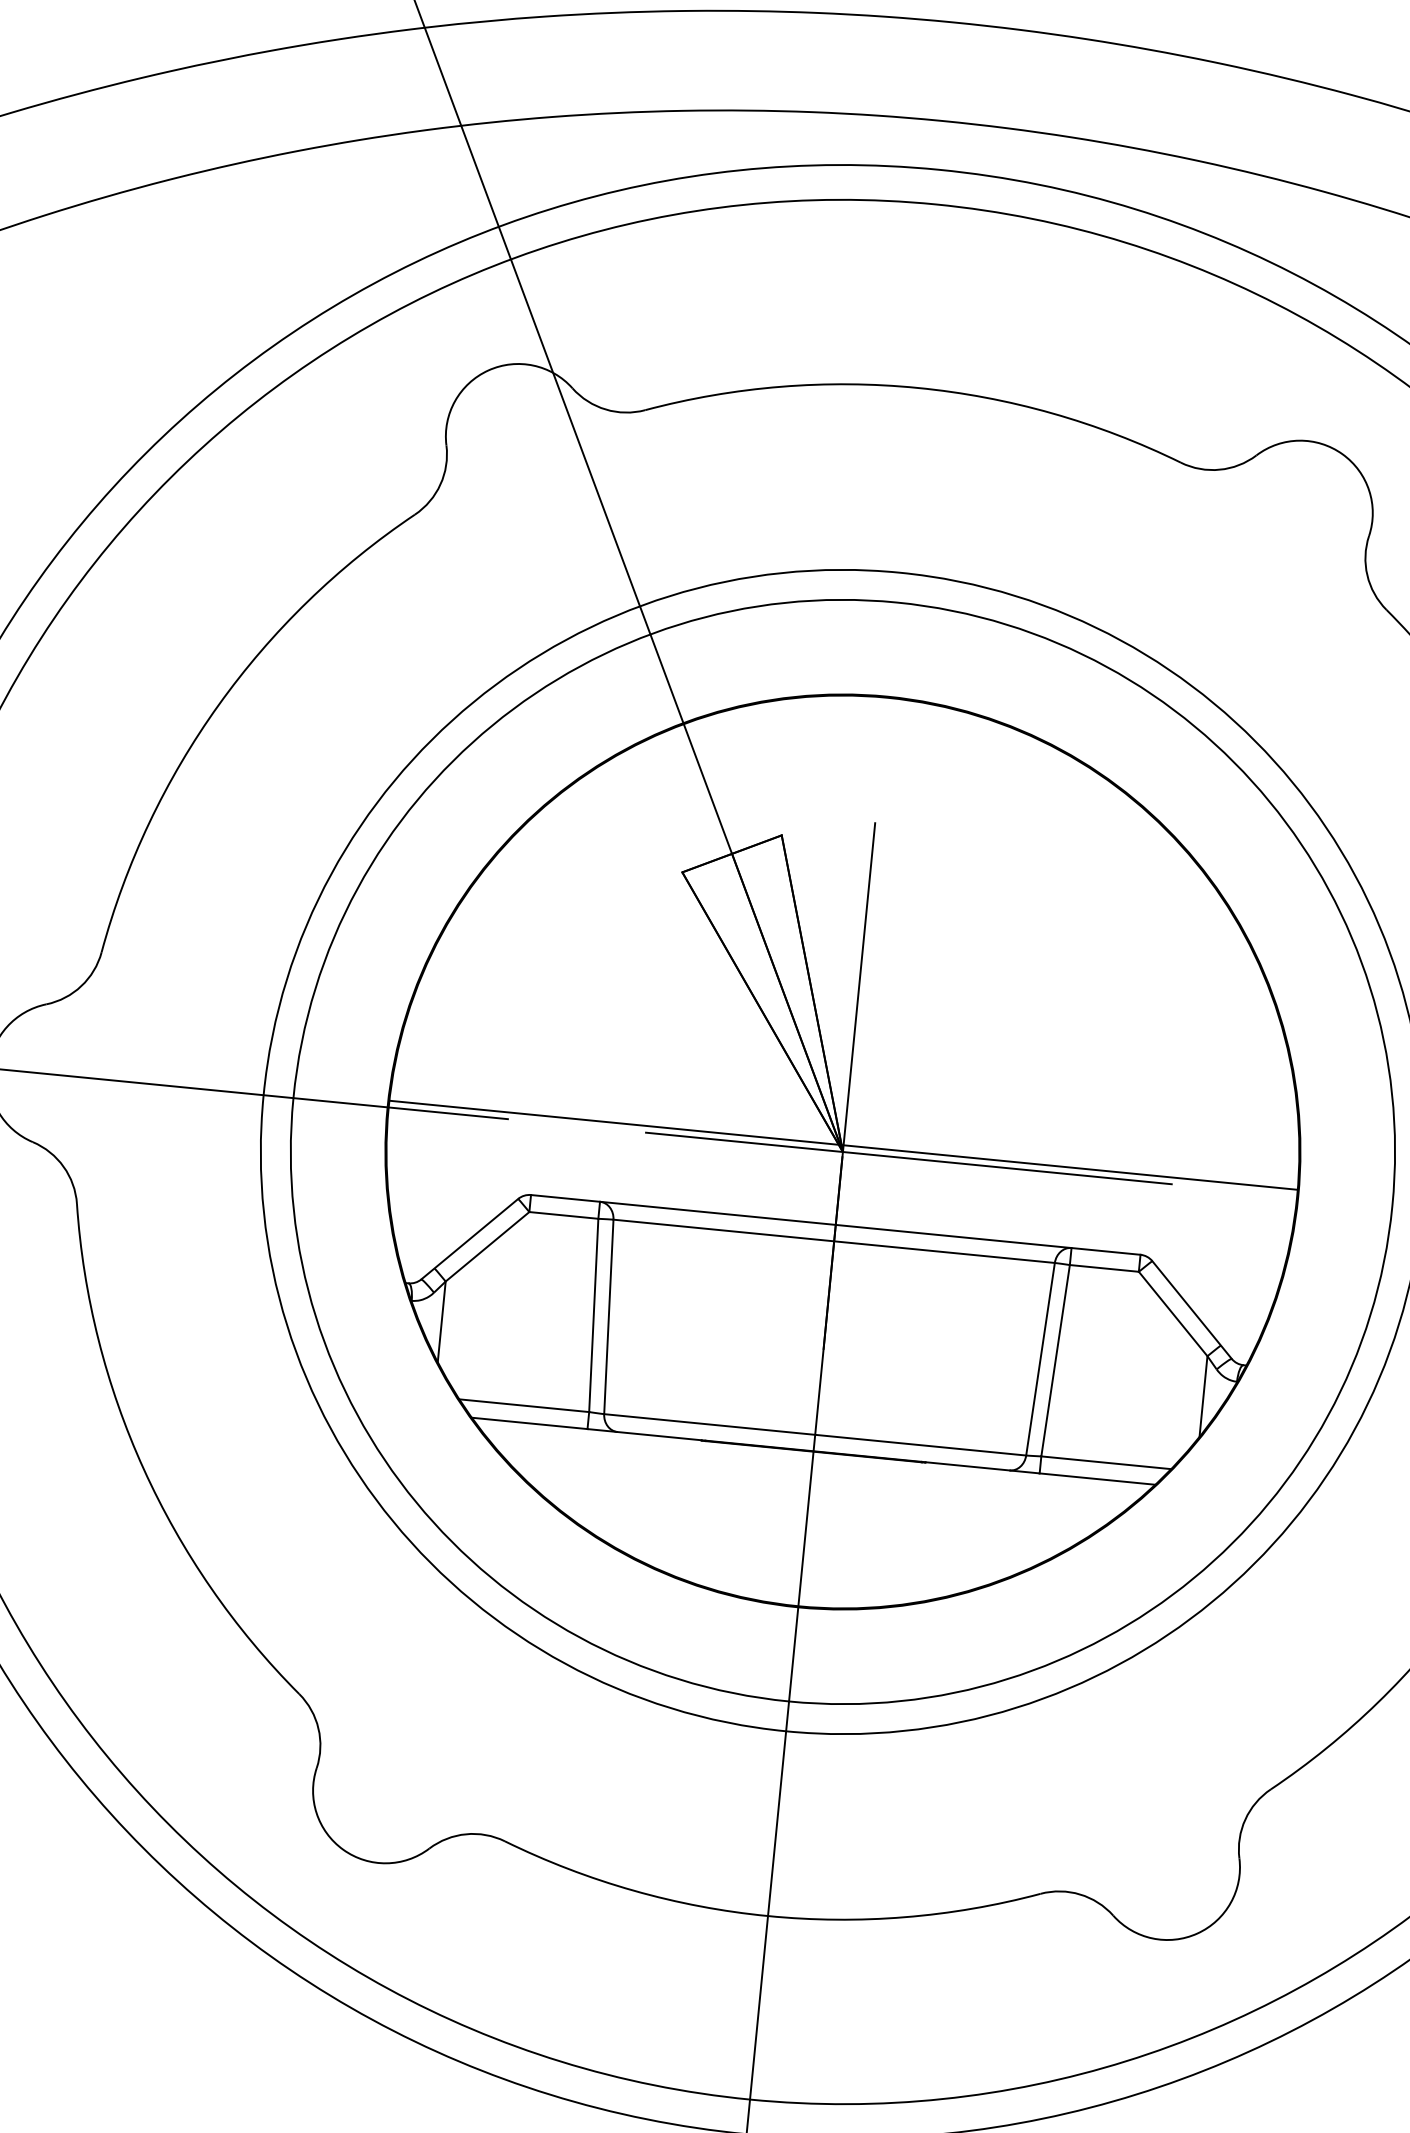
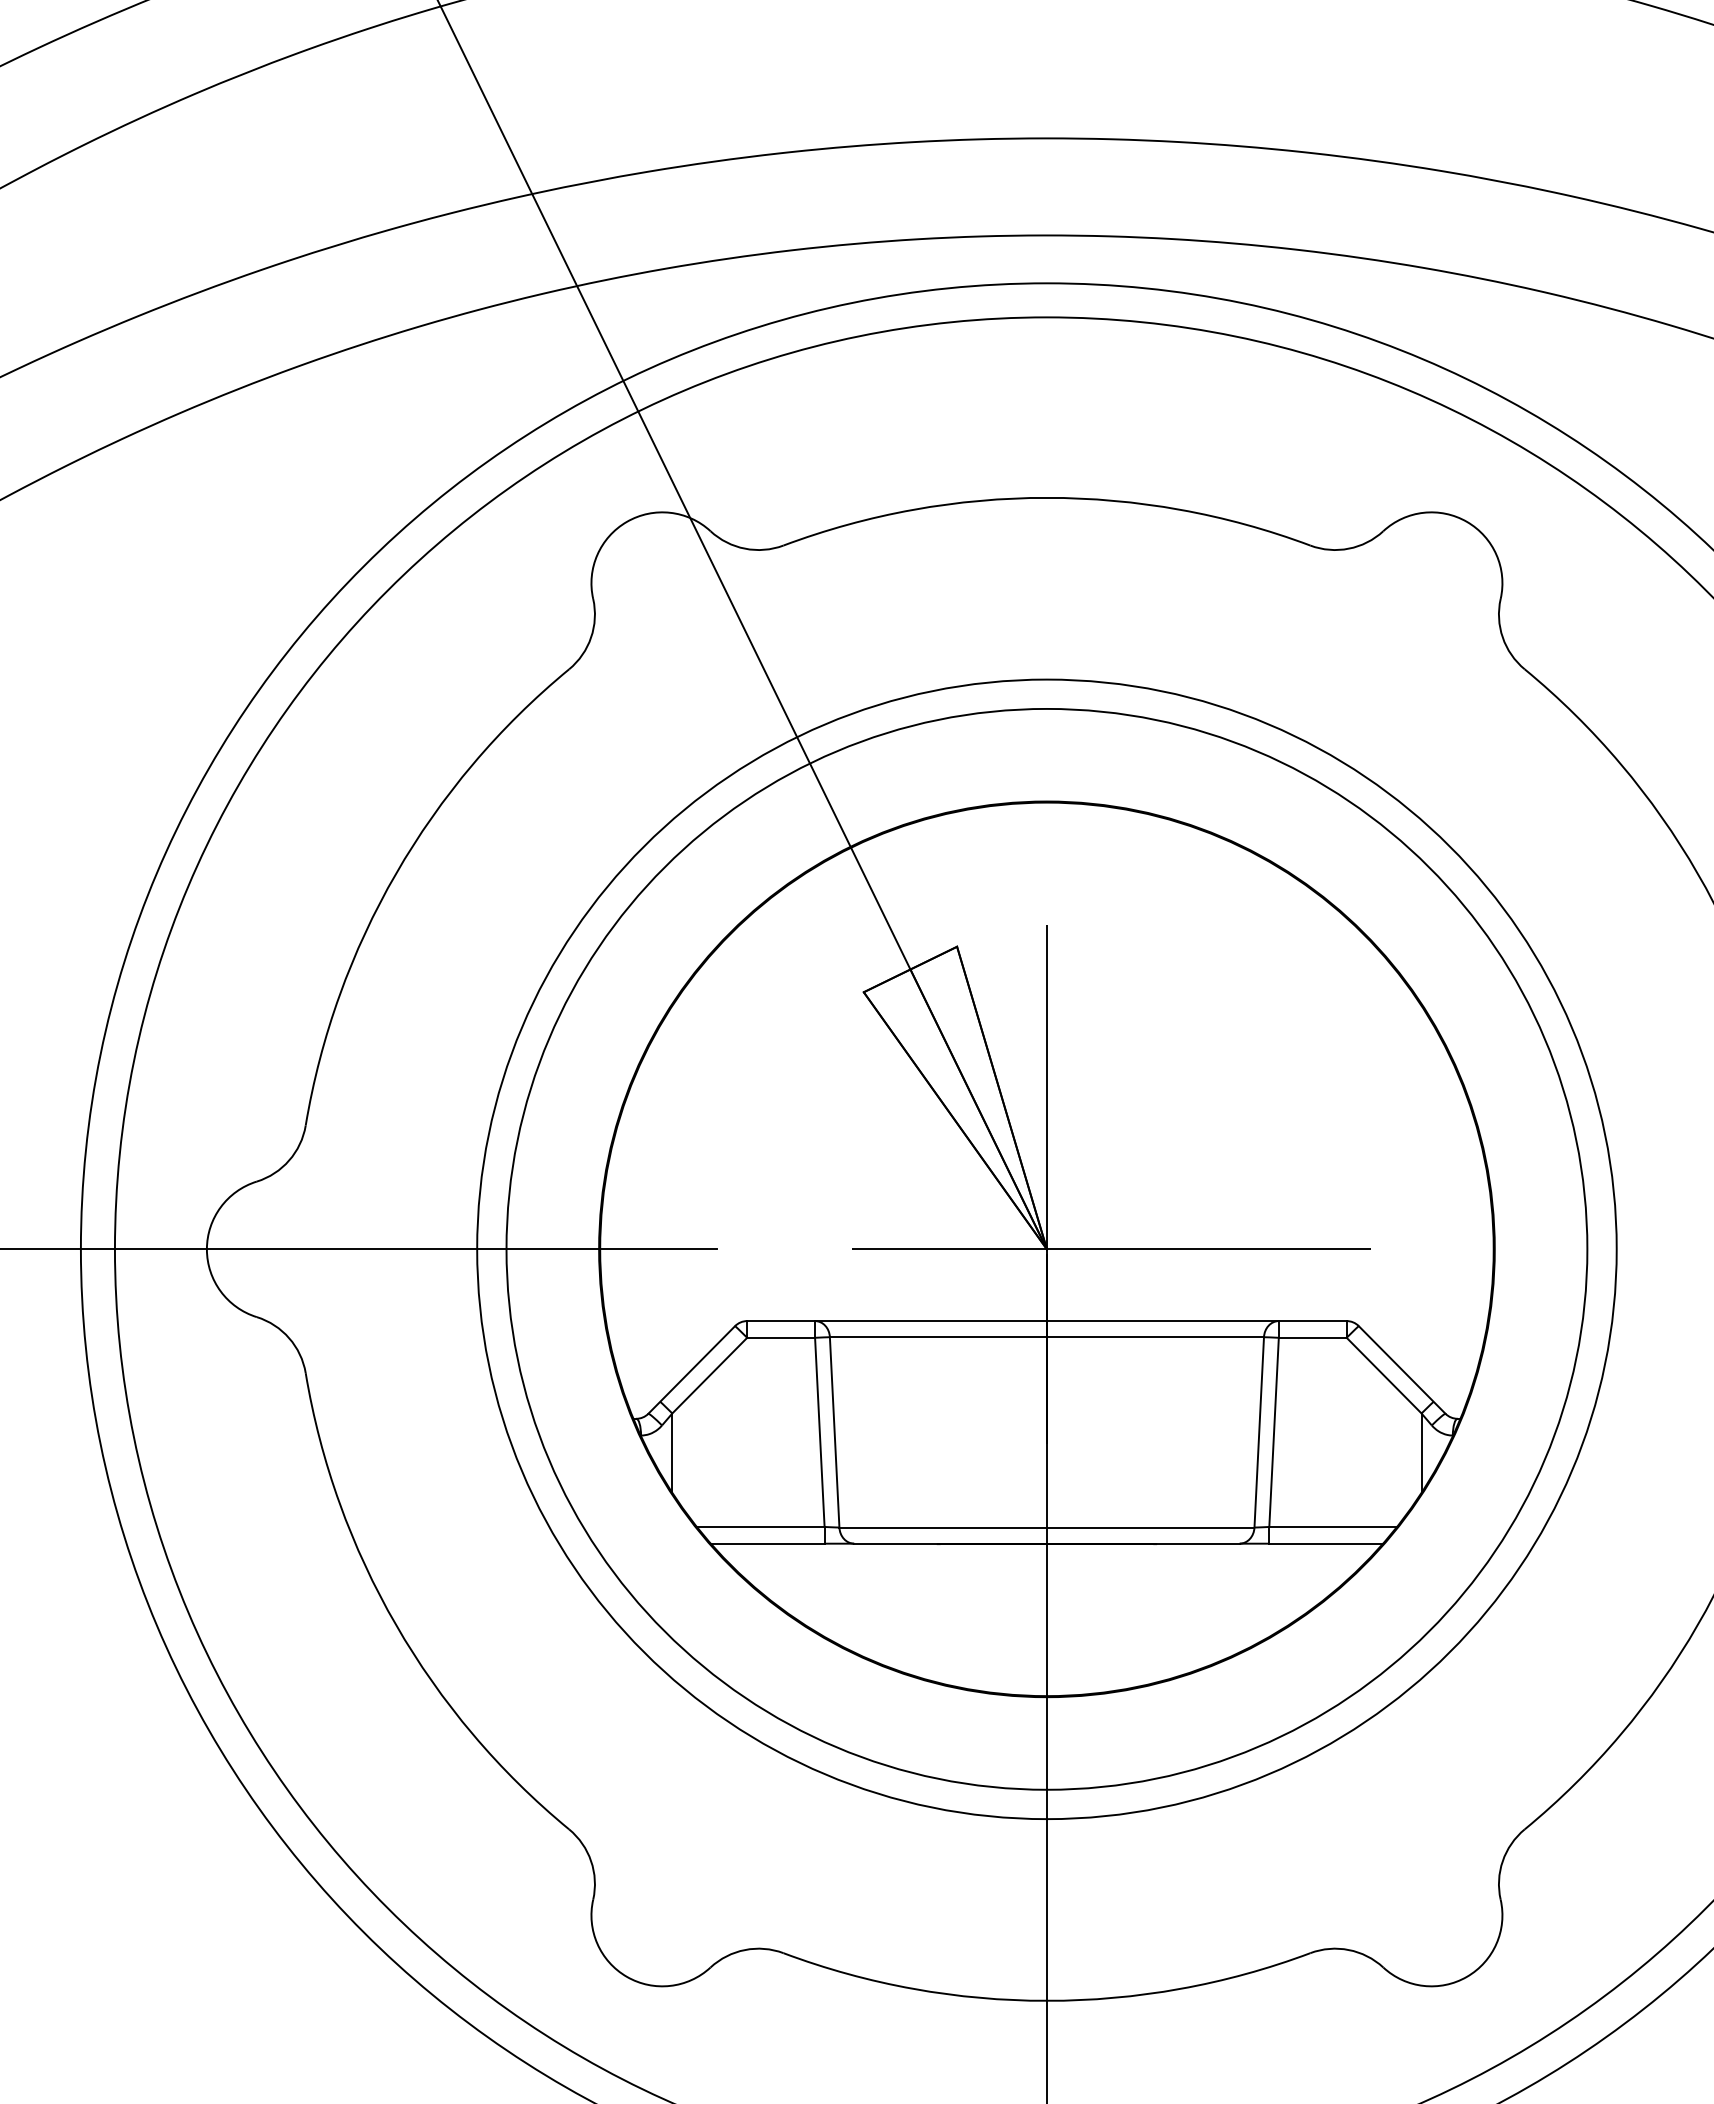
line: (843, 1144) -> (1046, 1242), removed

